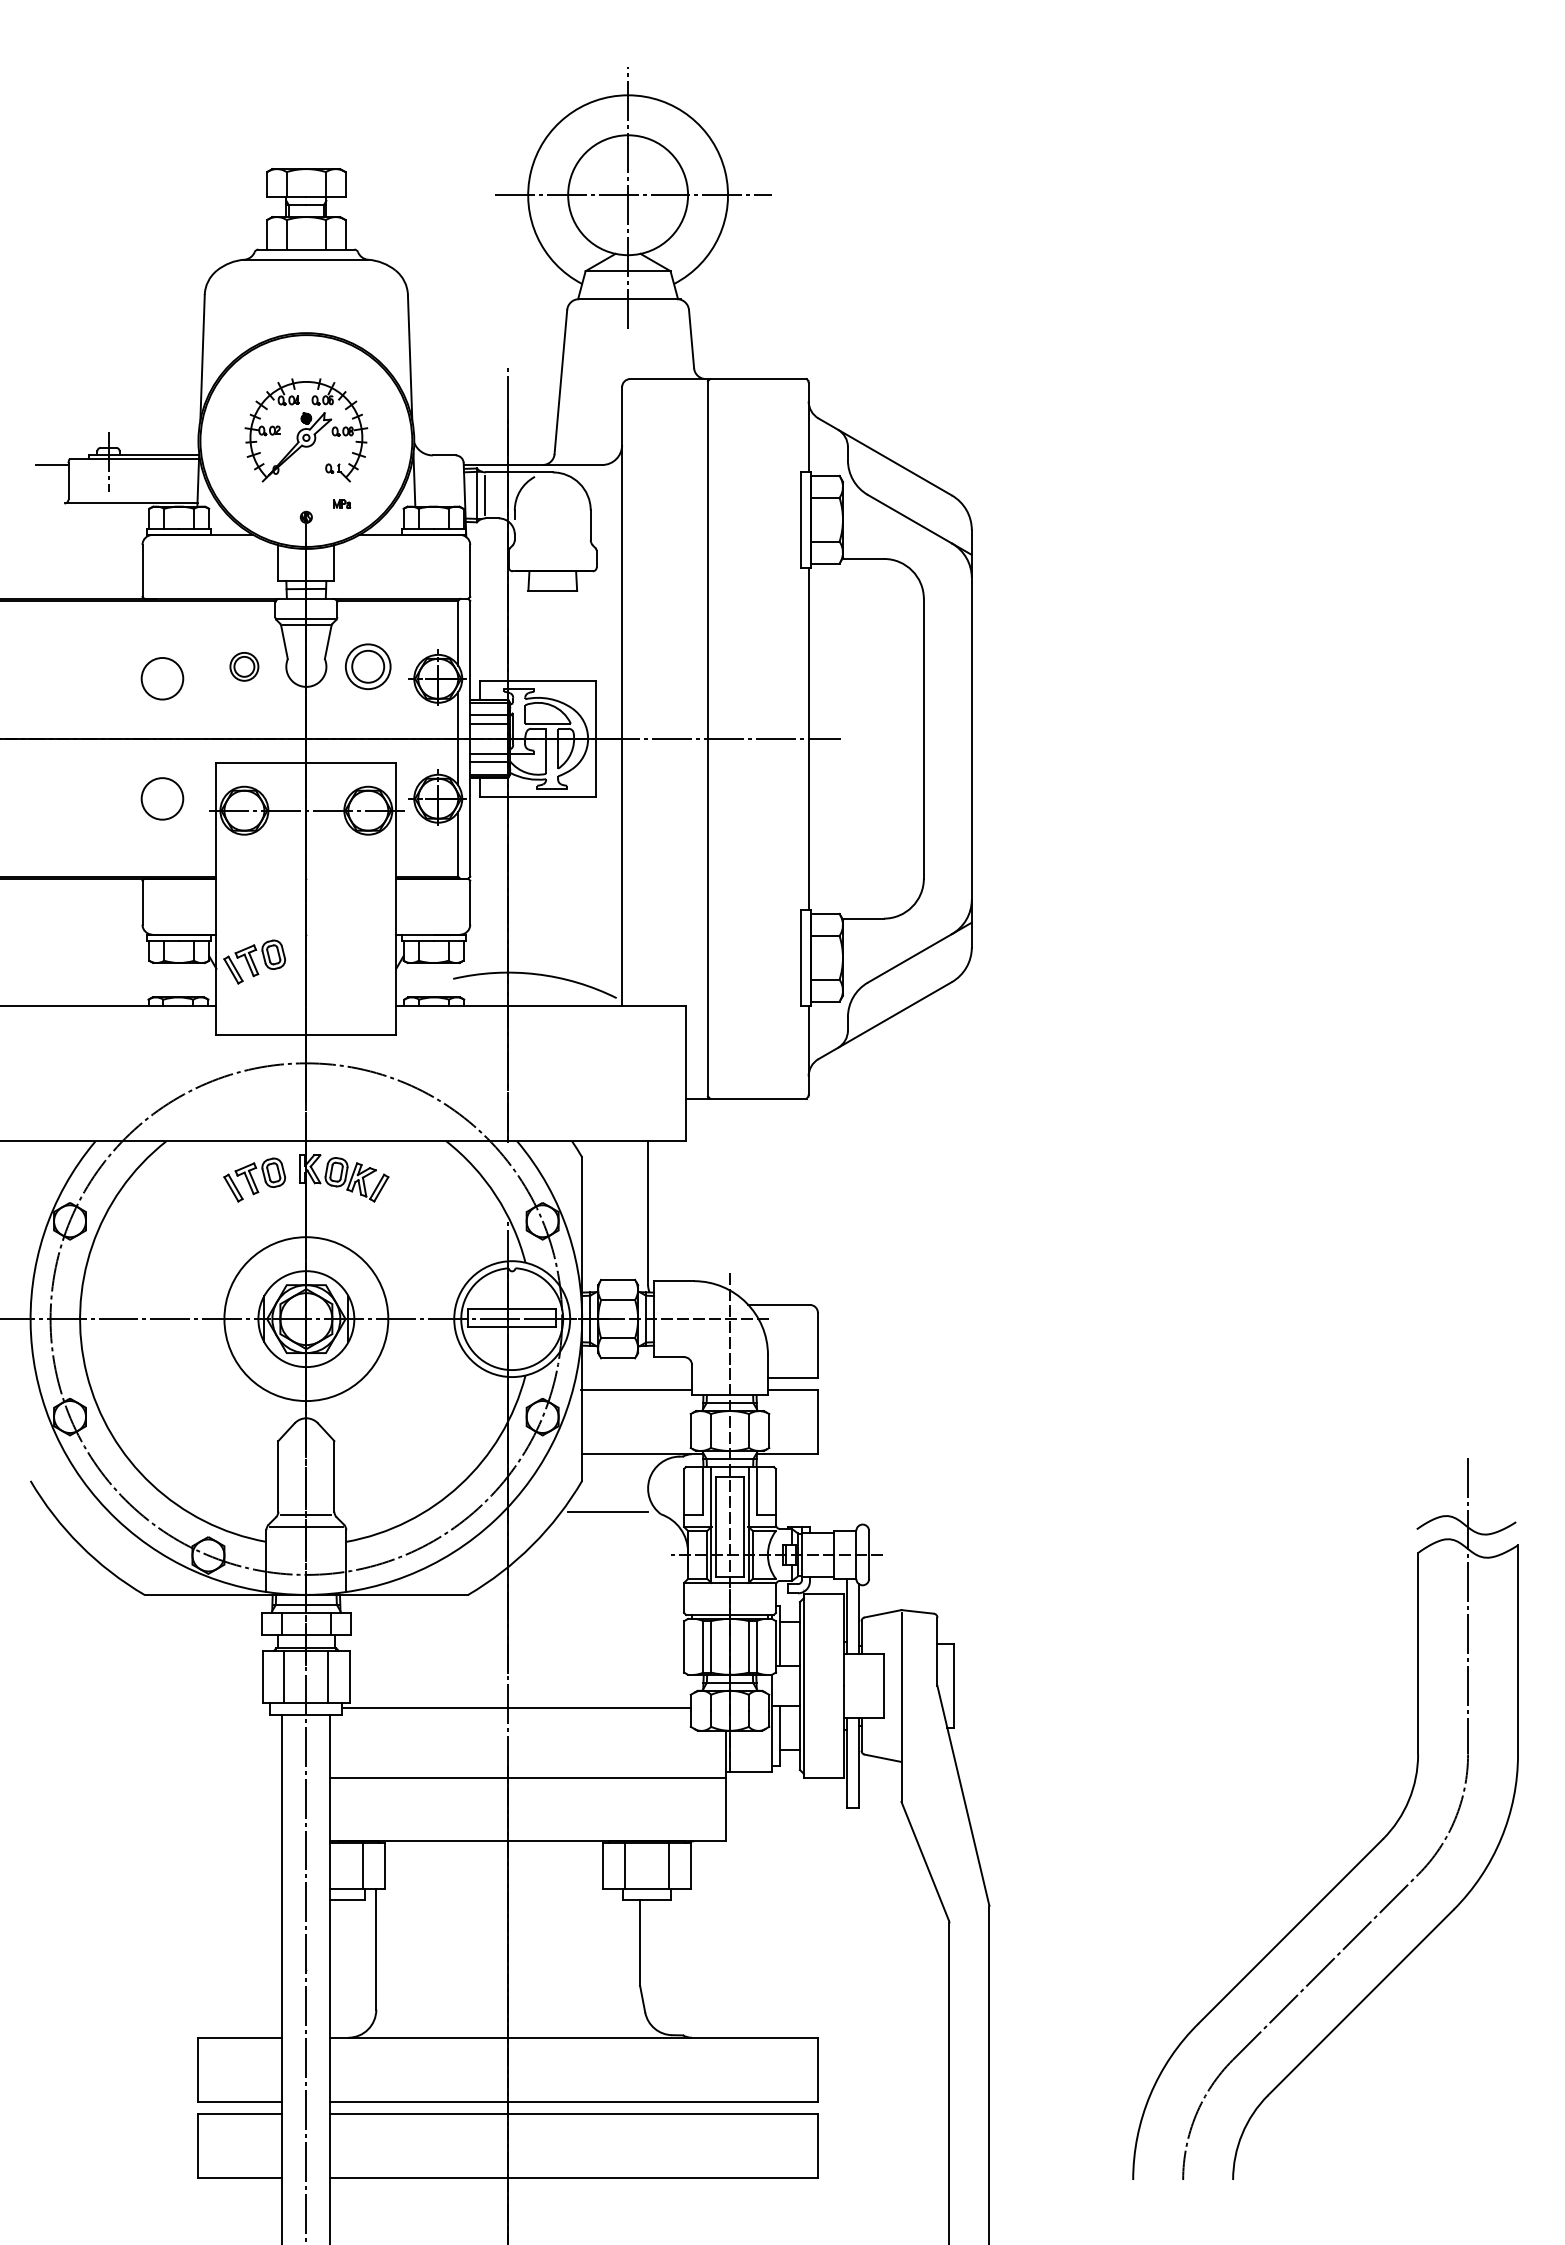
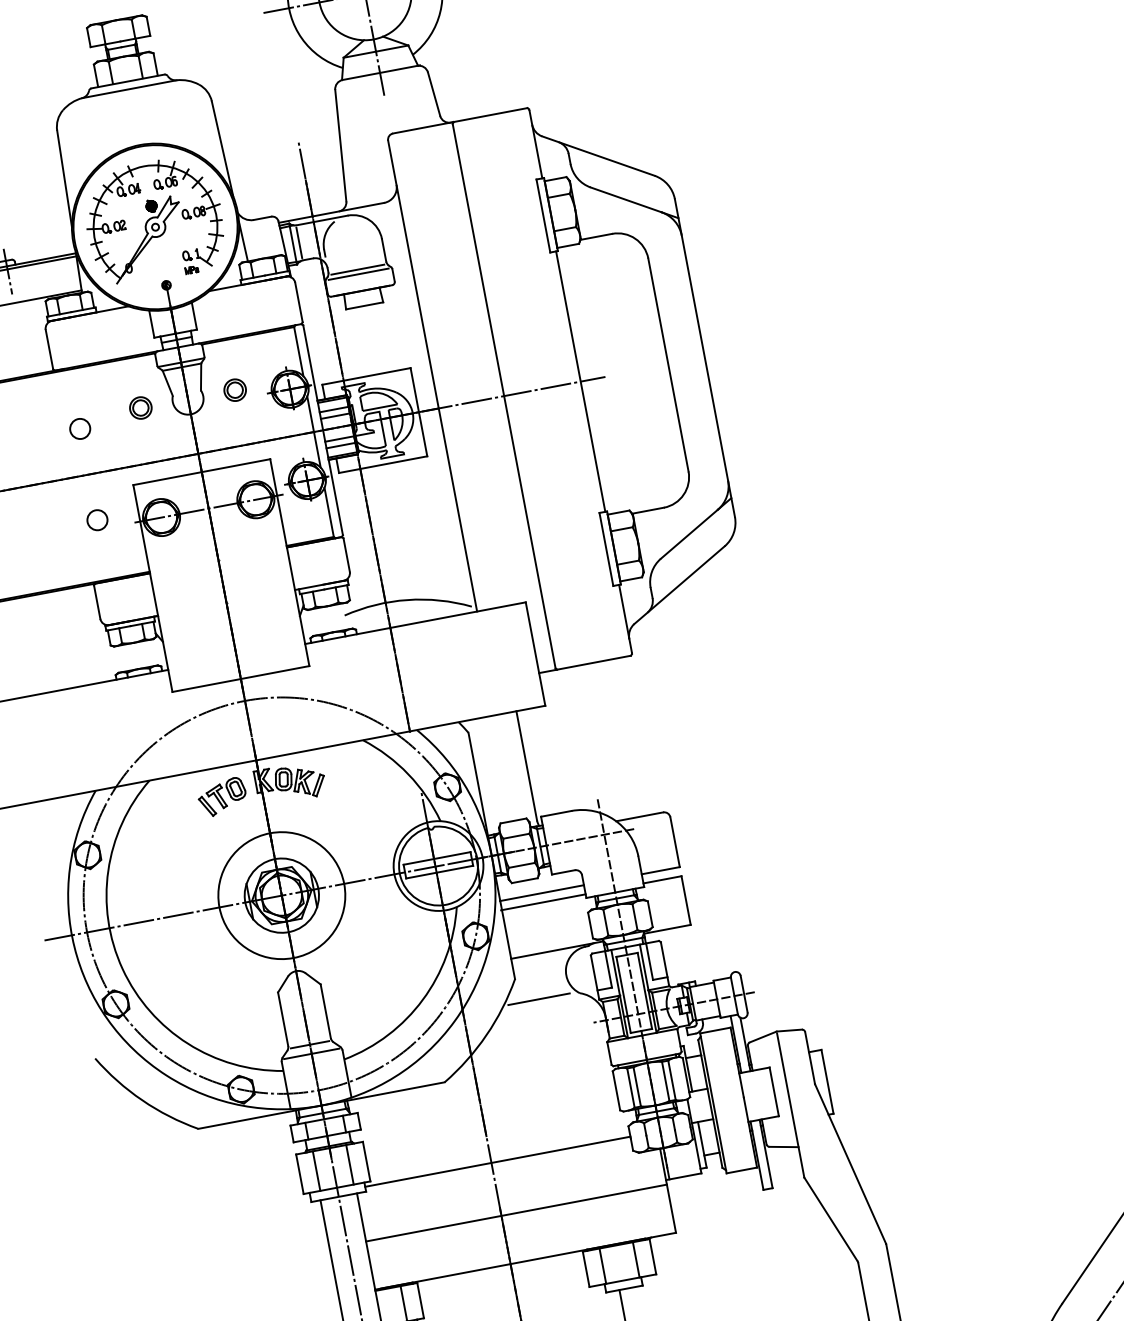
part: (306, 430) -> (154, 219), size x1.43
line: (552, 543) -> (357, 269), added
line: (552, 549) -> (358, 274), added
part: (368, 666) -> (235, 389), size x0.62
circle: (162, 678) -> (80, 428), size x0.62
circle: (162, 798) -> (97, 520), size x0.62
part: (254, 961) -> (190, 630), removed
line: (636, 1378) -> (541, 893), added

